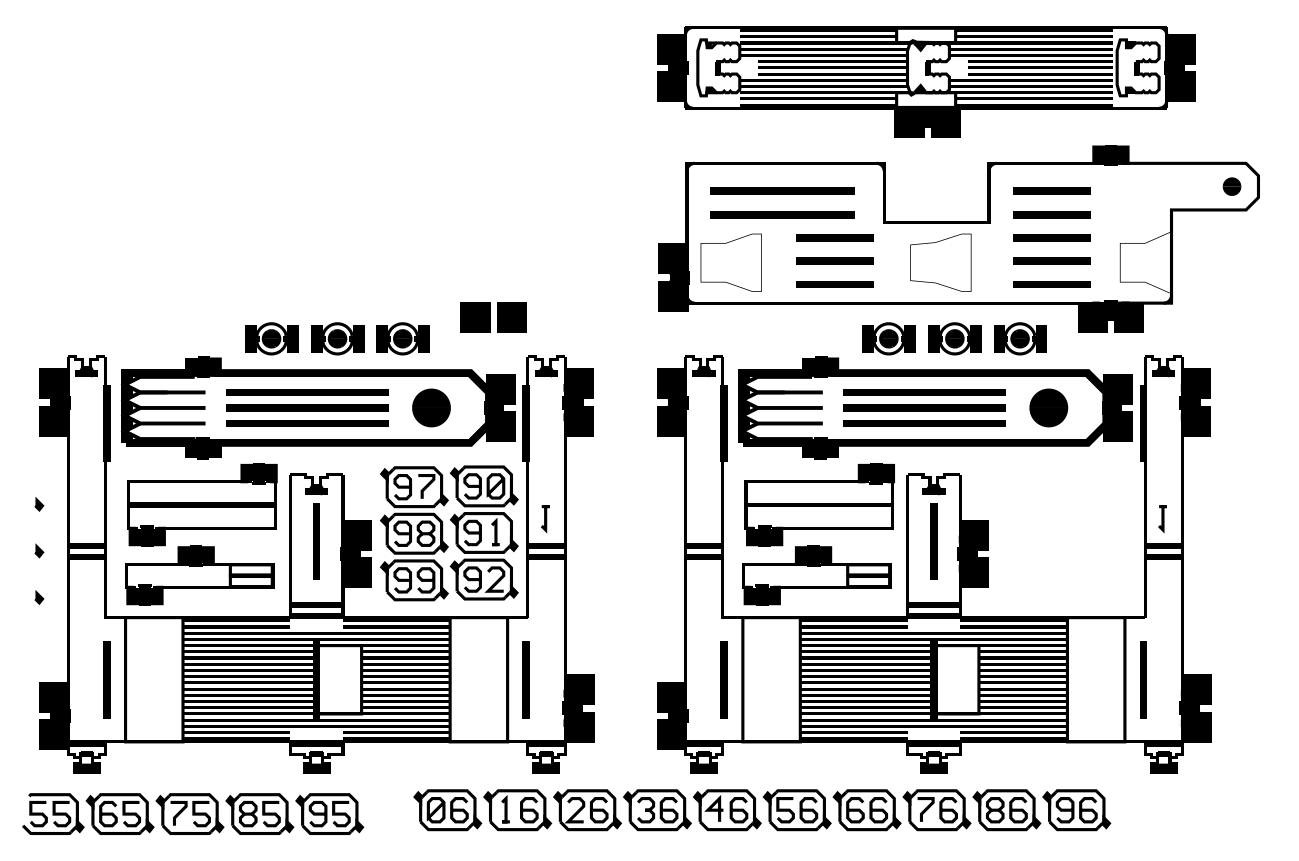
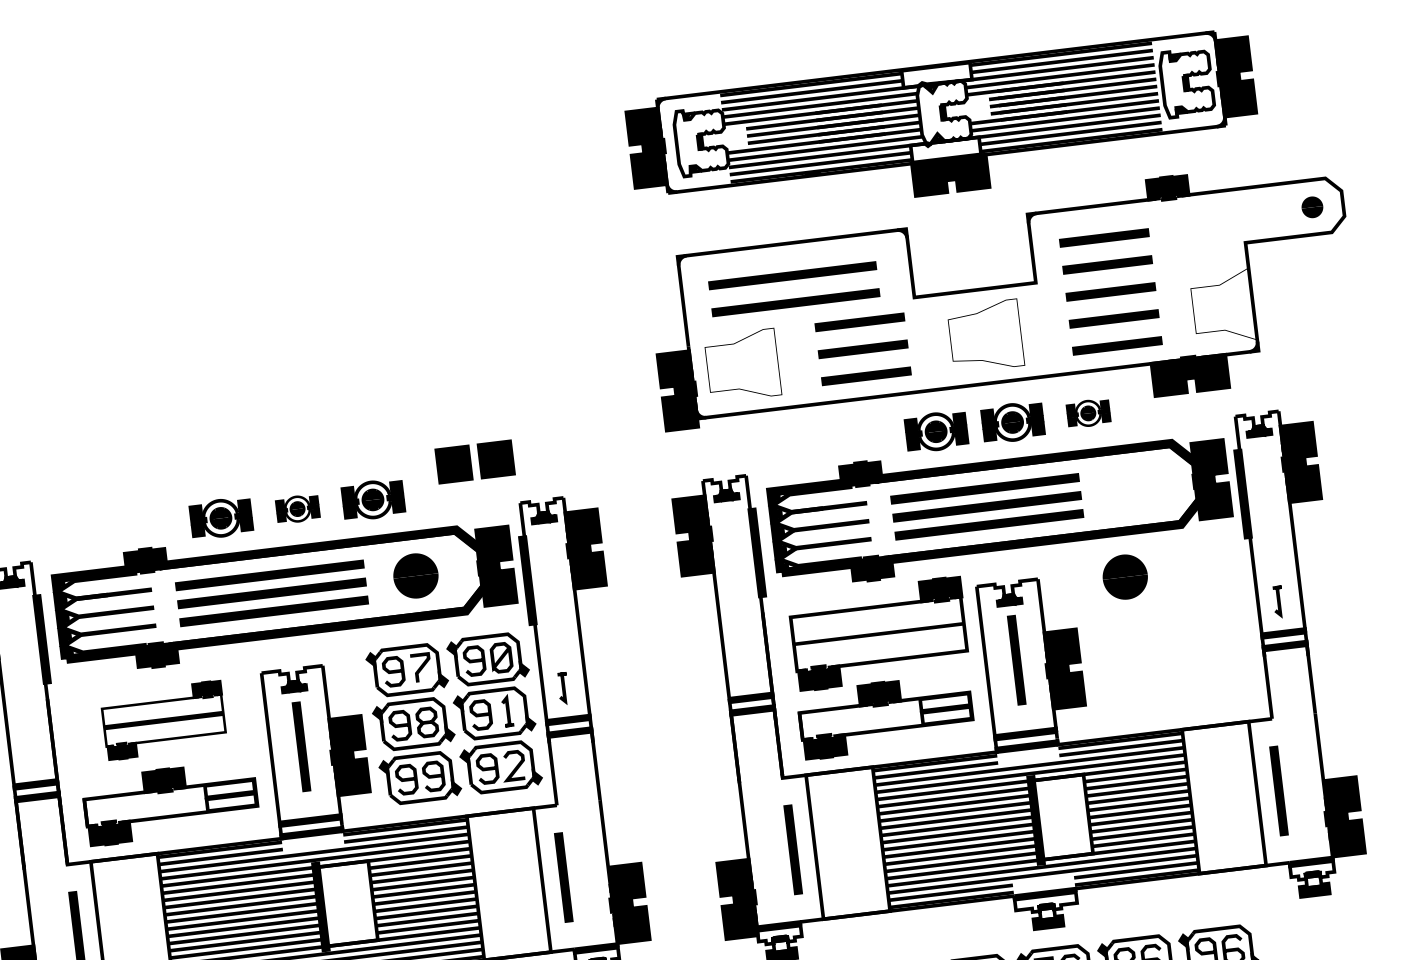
part: (337, 338) -> (297, 508), size x0.7
part: (1020, 338) -> (1088, 412), size x0.7
part: (1048, 407) -> (1124, 576), moved
part: (202, 504) -> (164, 719), size x0.7

